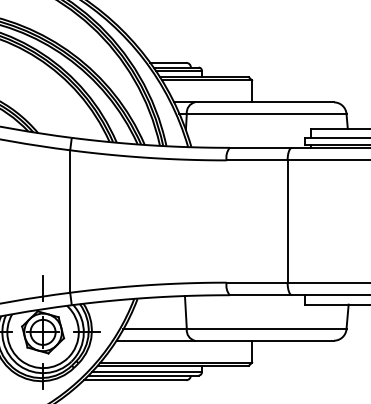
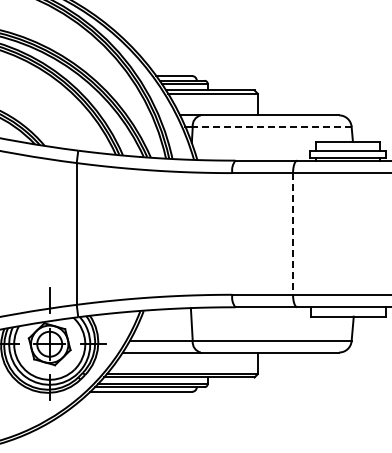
line: (265, 113) -> (271, 126), solid -> dashed
line: (288, 221) -> (293, 233), solid -> dashed

